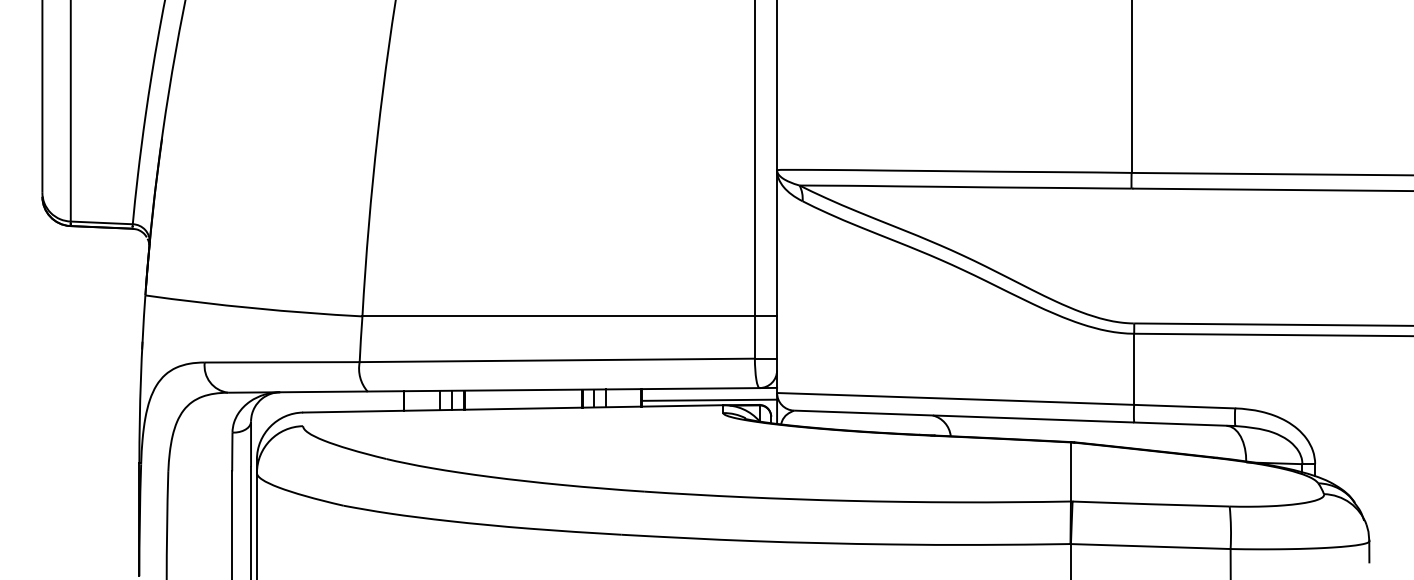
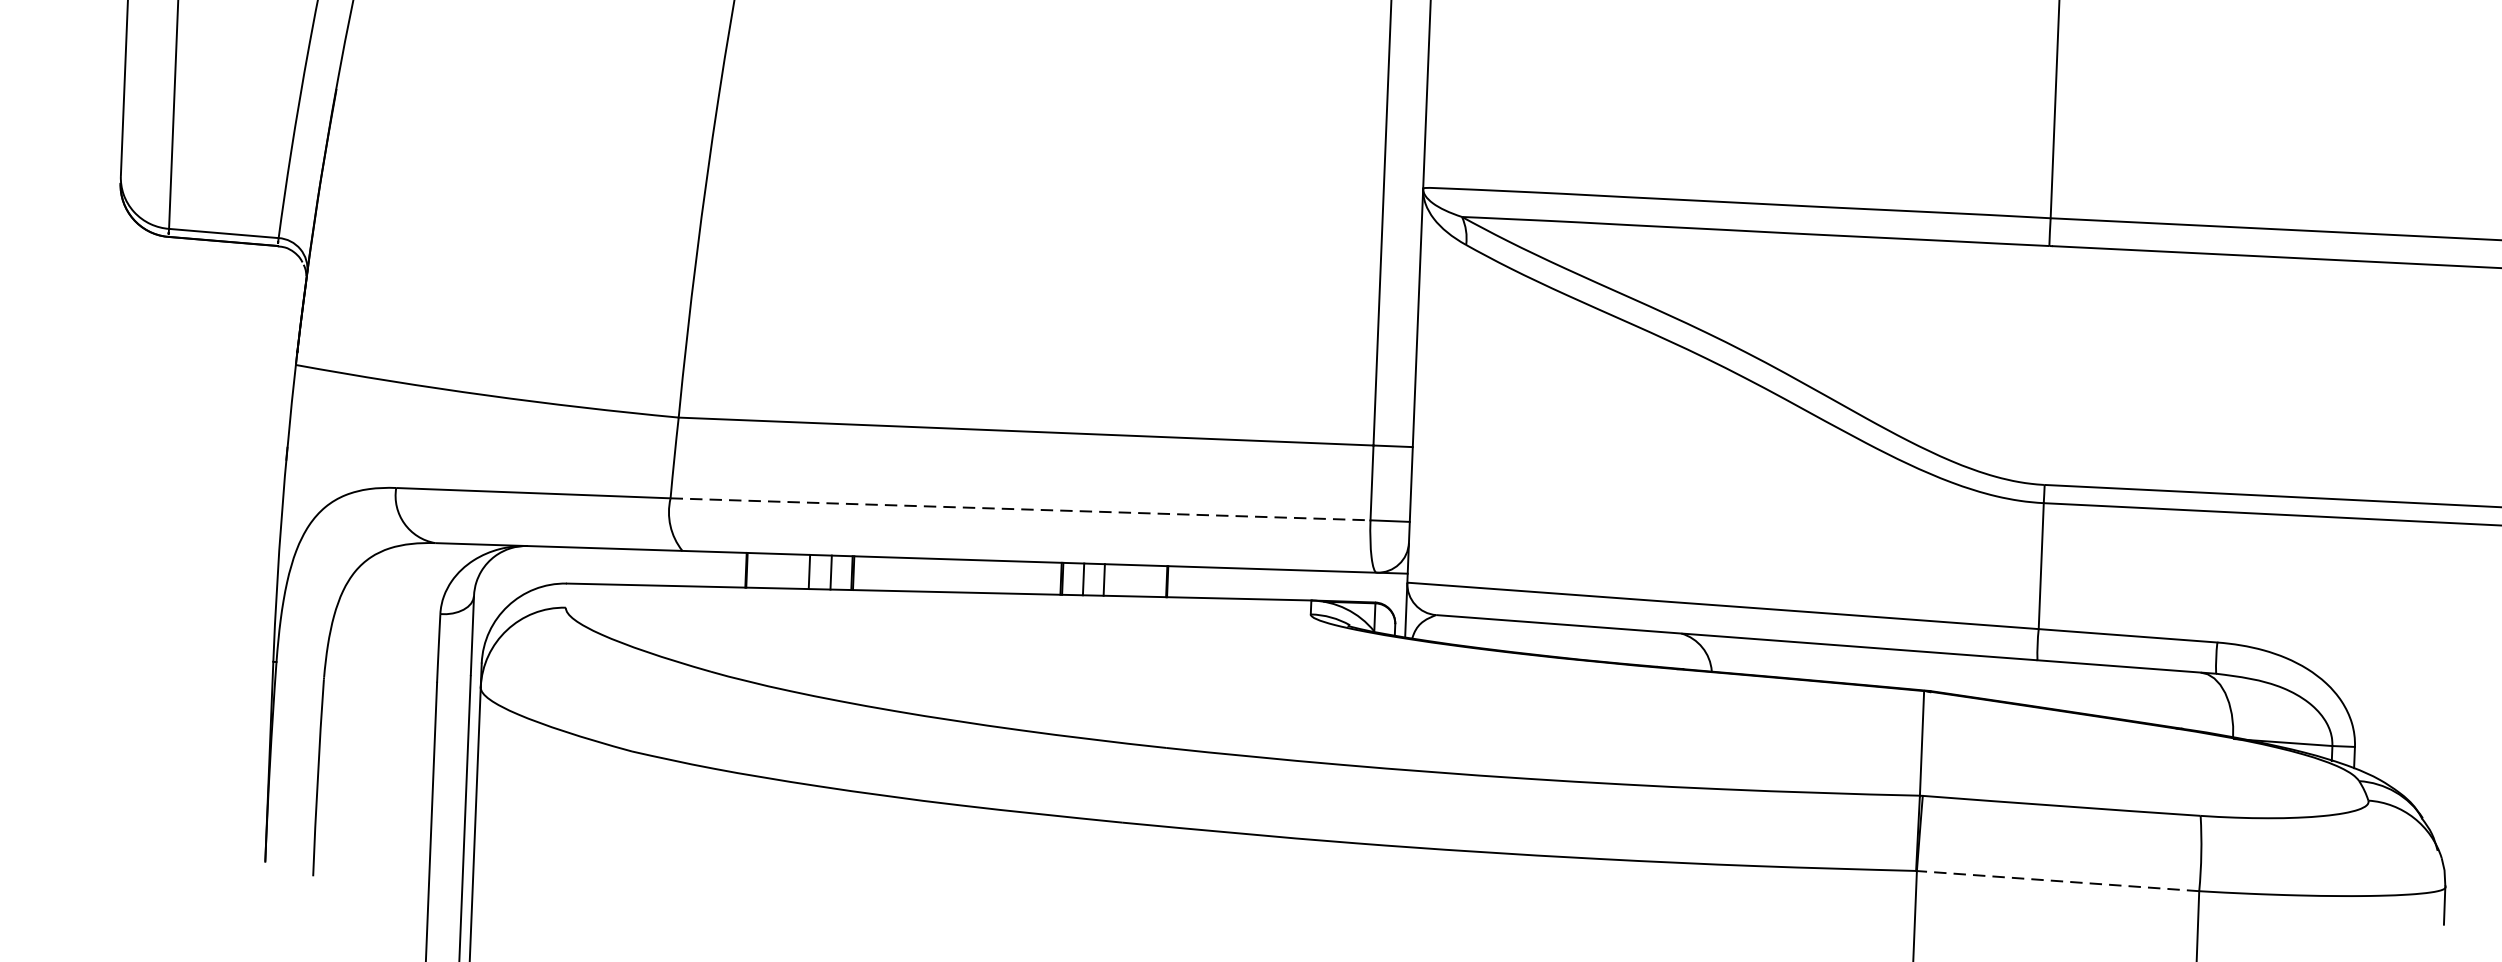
line: (557, 360) -> (1020, 509), solid -> dashed
line: (709, 399) -> (1287, 589), removed
line: (1150, 546) -> (2057, 880), solid -> dashed

